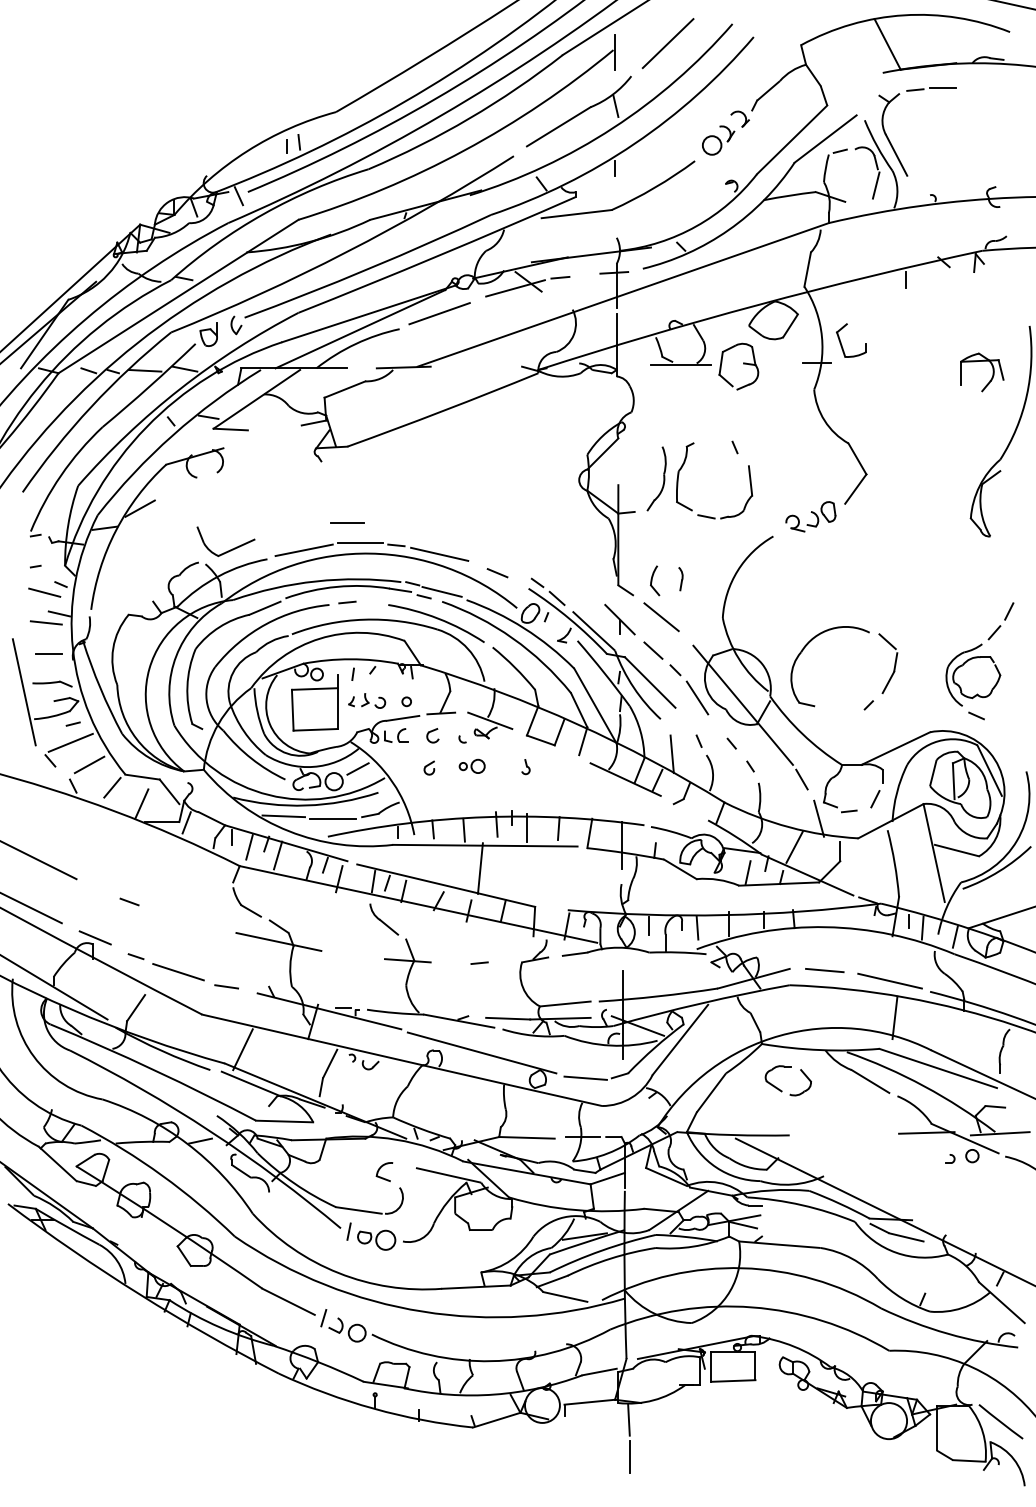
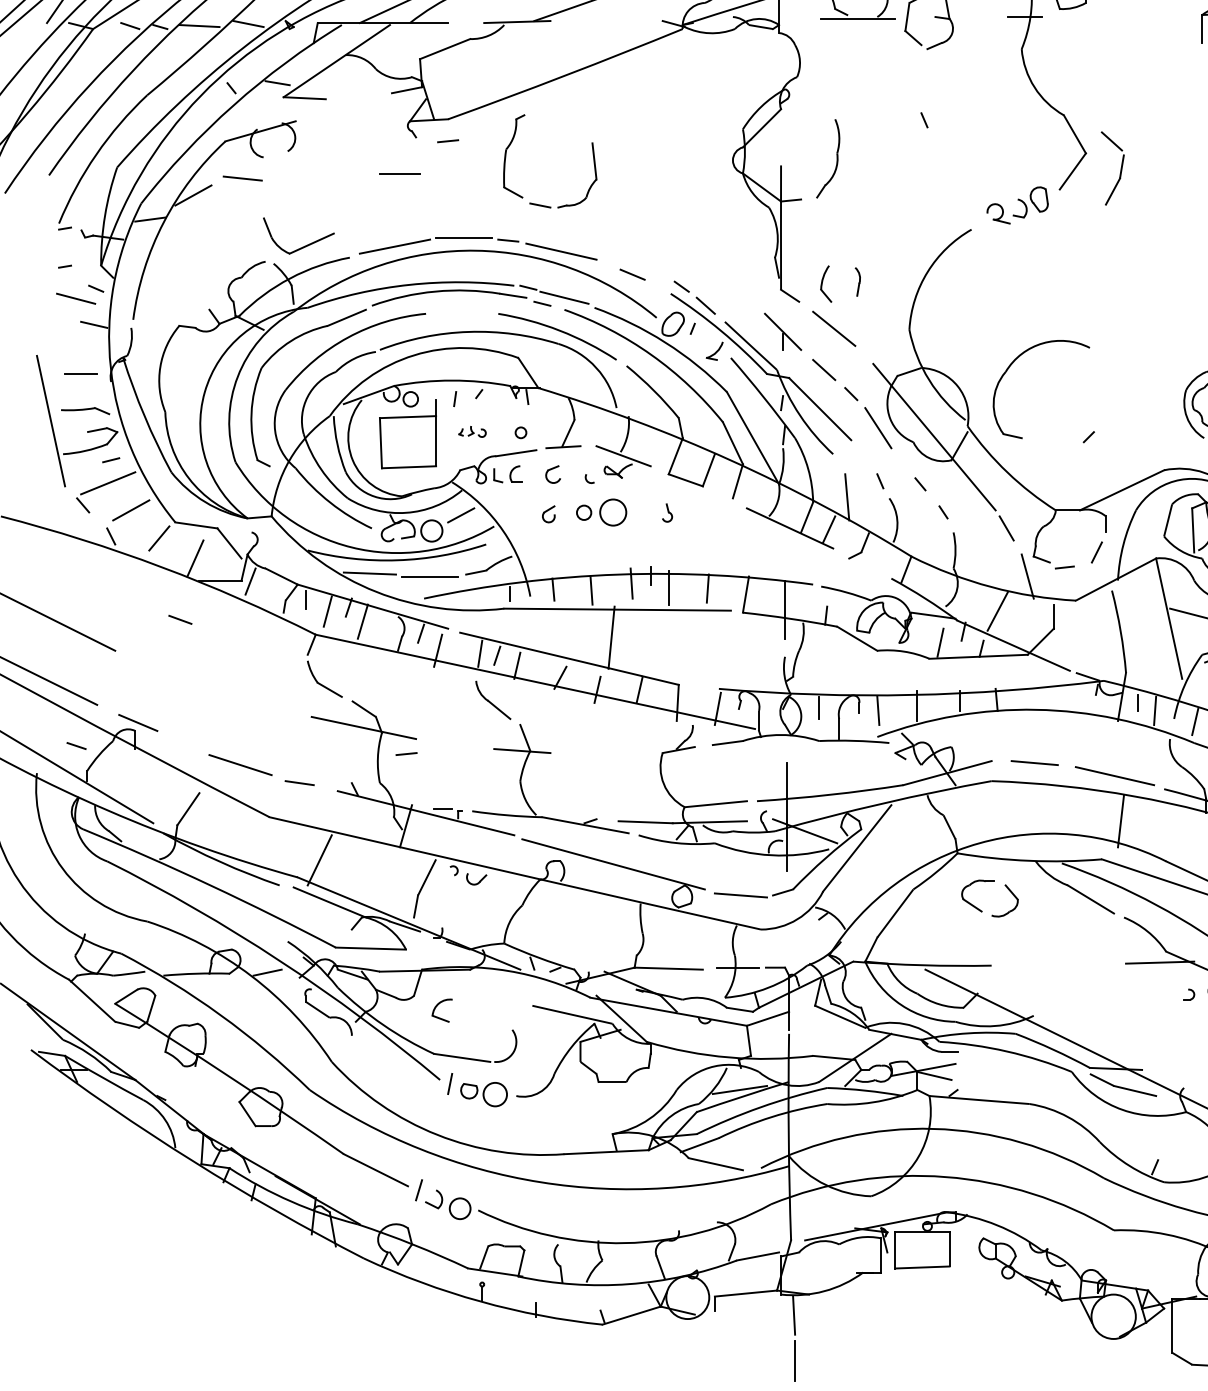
part: (684, 464) -> (513, 141), moved
line: (347, 522) -> (400, 173), moved
line: (347, 602) -> (448, 141), moved
line: (45, 622) -> (241, 178), moved
part: (888, 663) -> (1113, 168), moved
part: (367, 700) -> (472, 431), size x0.6
part: (471, 765) -> (600, 511), size x1.6
line: (129, 901) -> (180, 619), moved
line: (135, 956) -> (75, 745), moved
line: (479, 962) -> (406, 753), moved
part: (384, 1172) -> (442, 1011), moved

